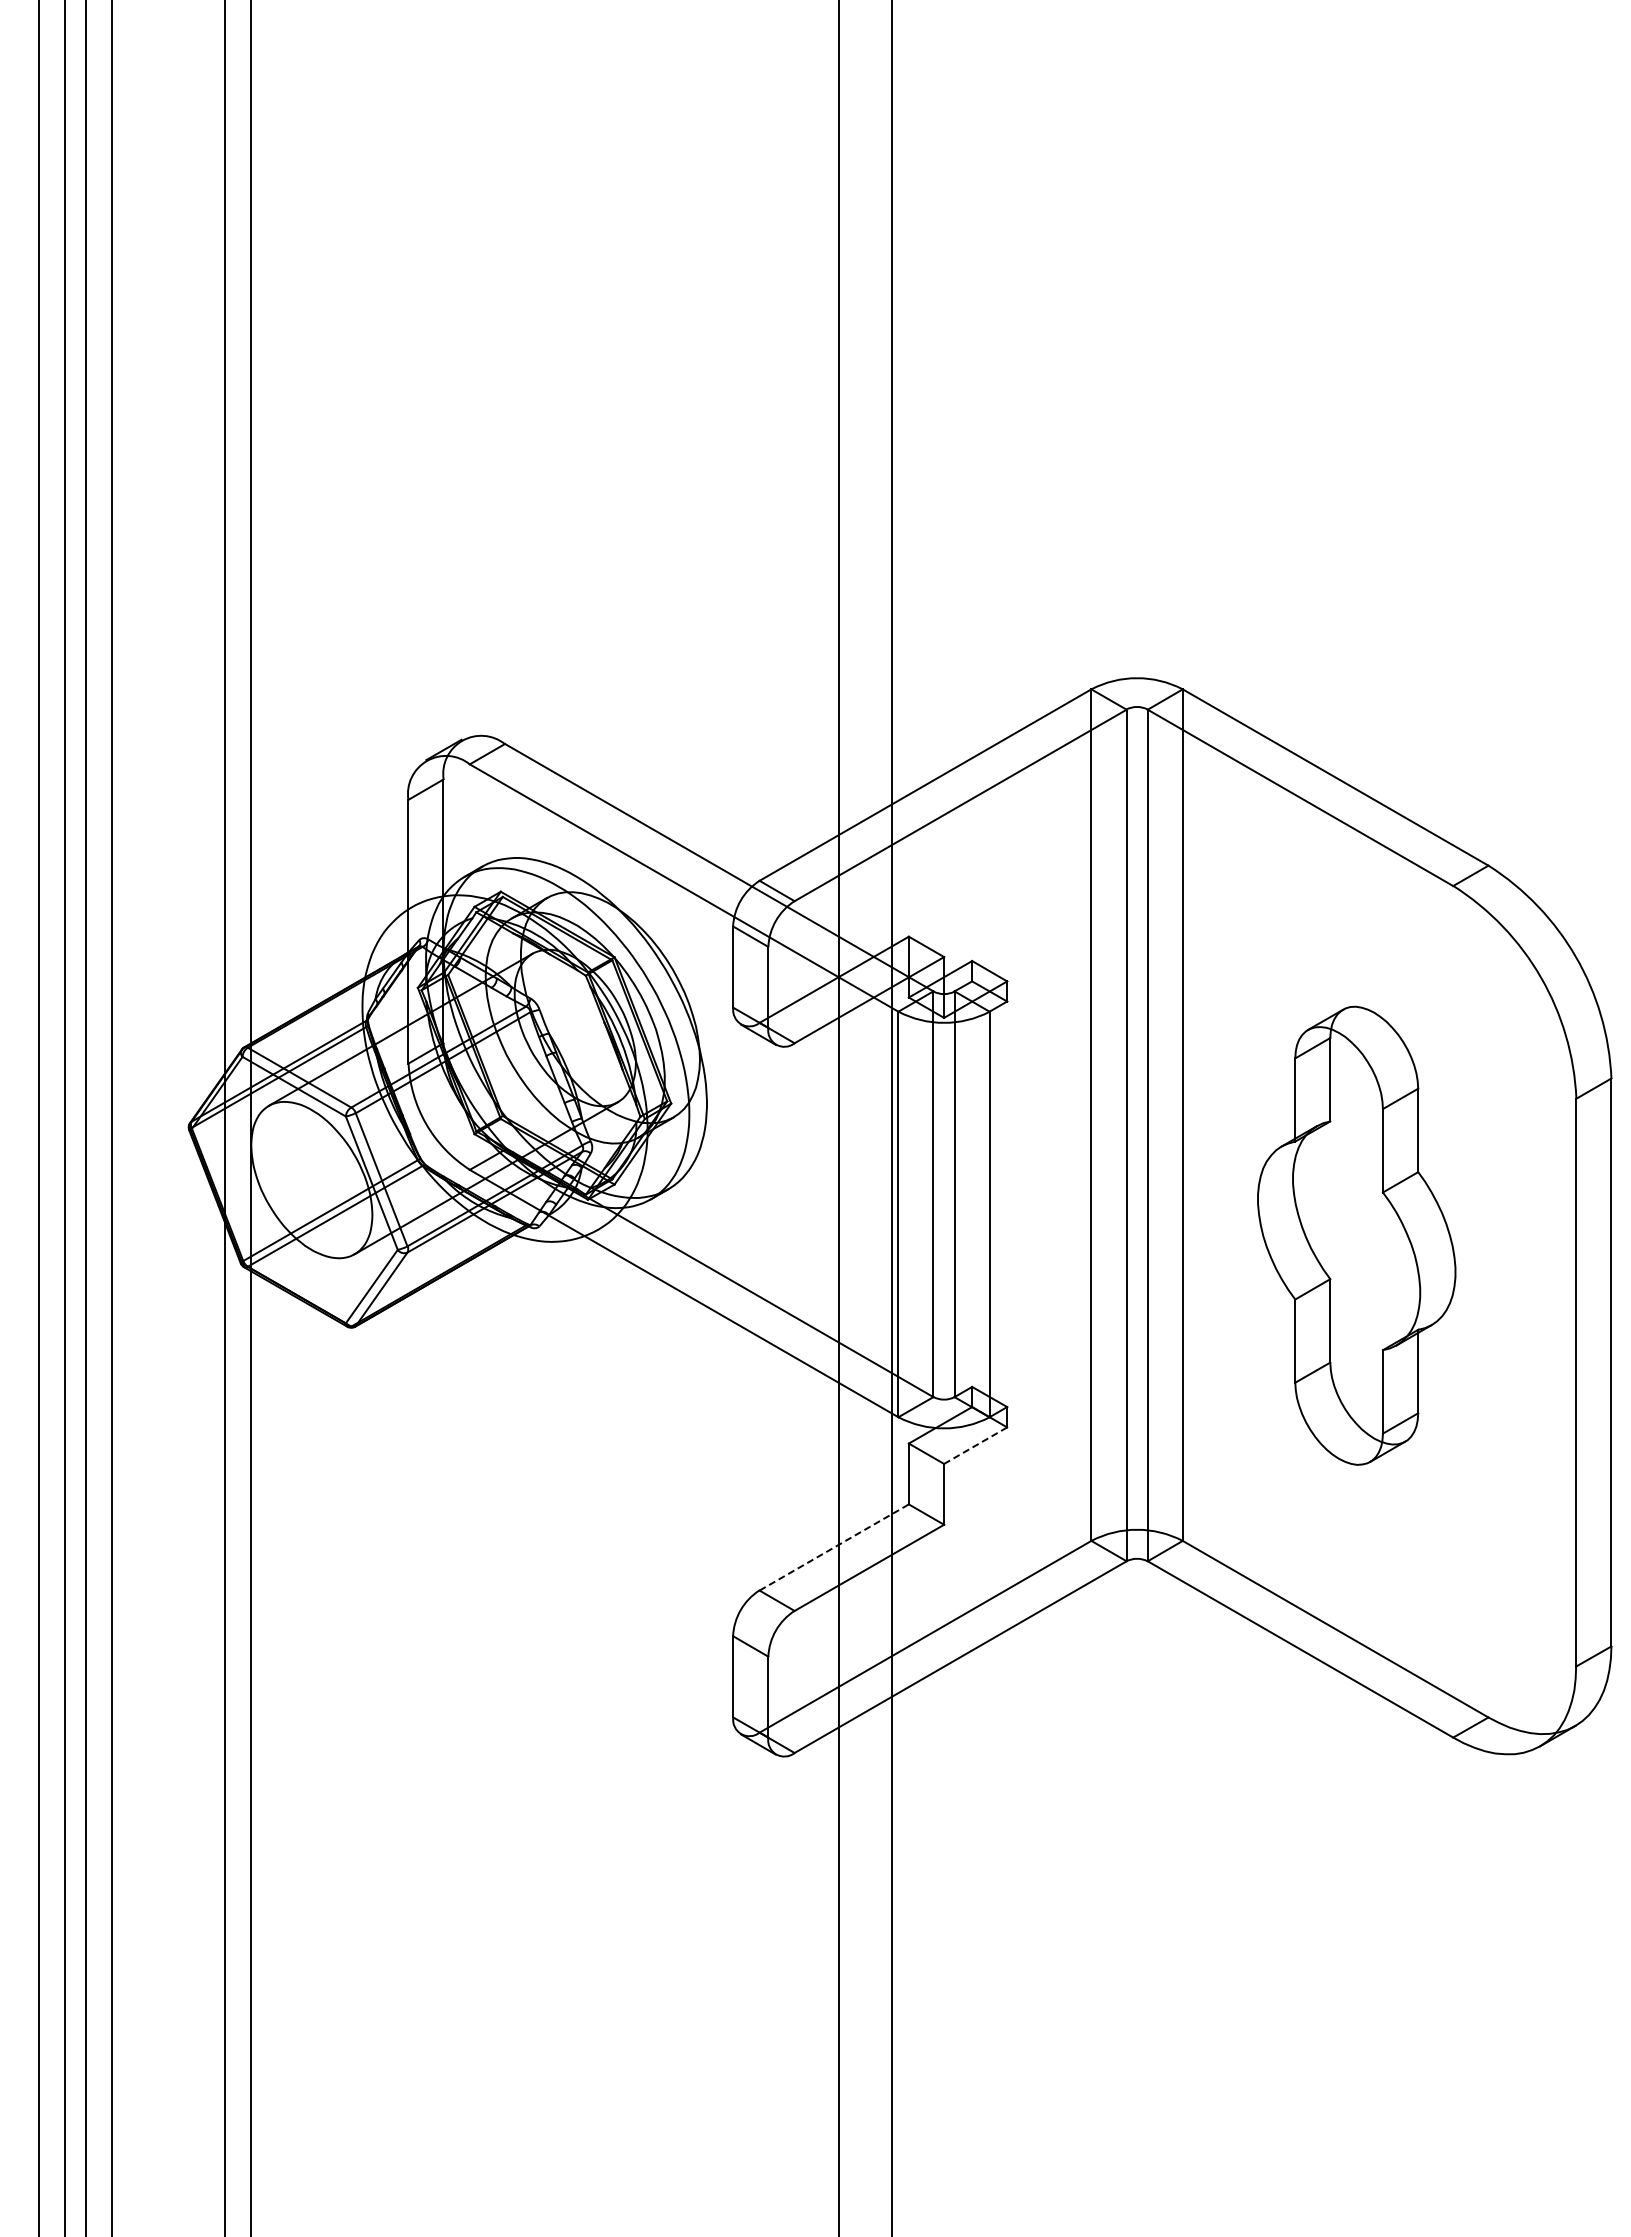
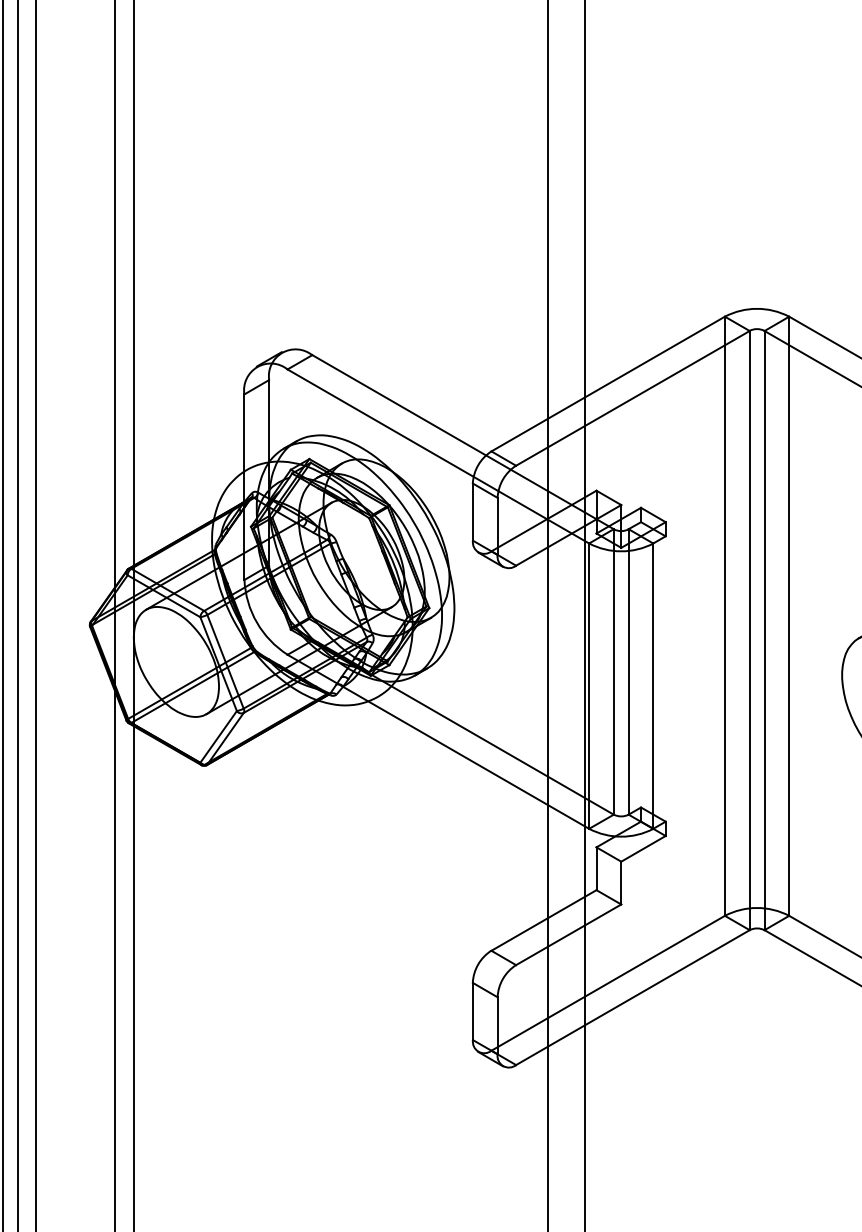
line: (975, 1445) -> (643, 848), dashed -> solid
line: (834, 1547) -> (544, 920), dashed -> solid

